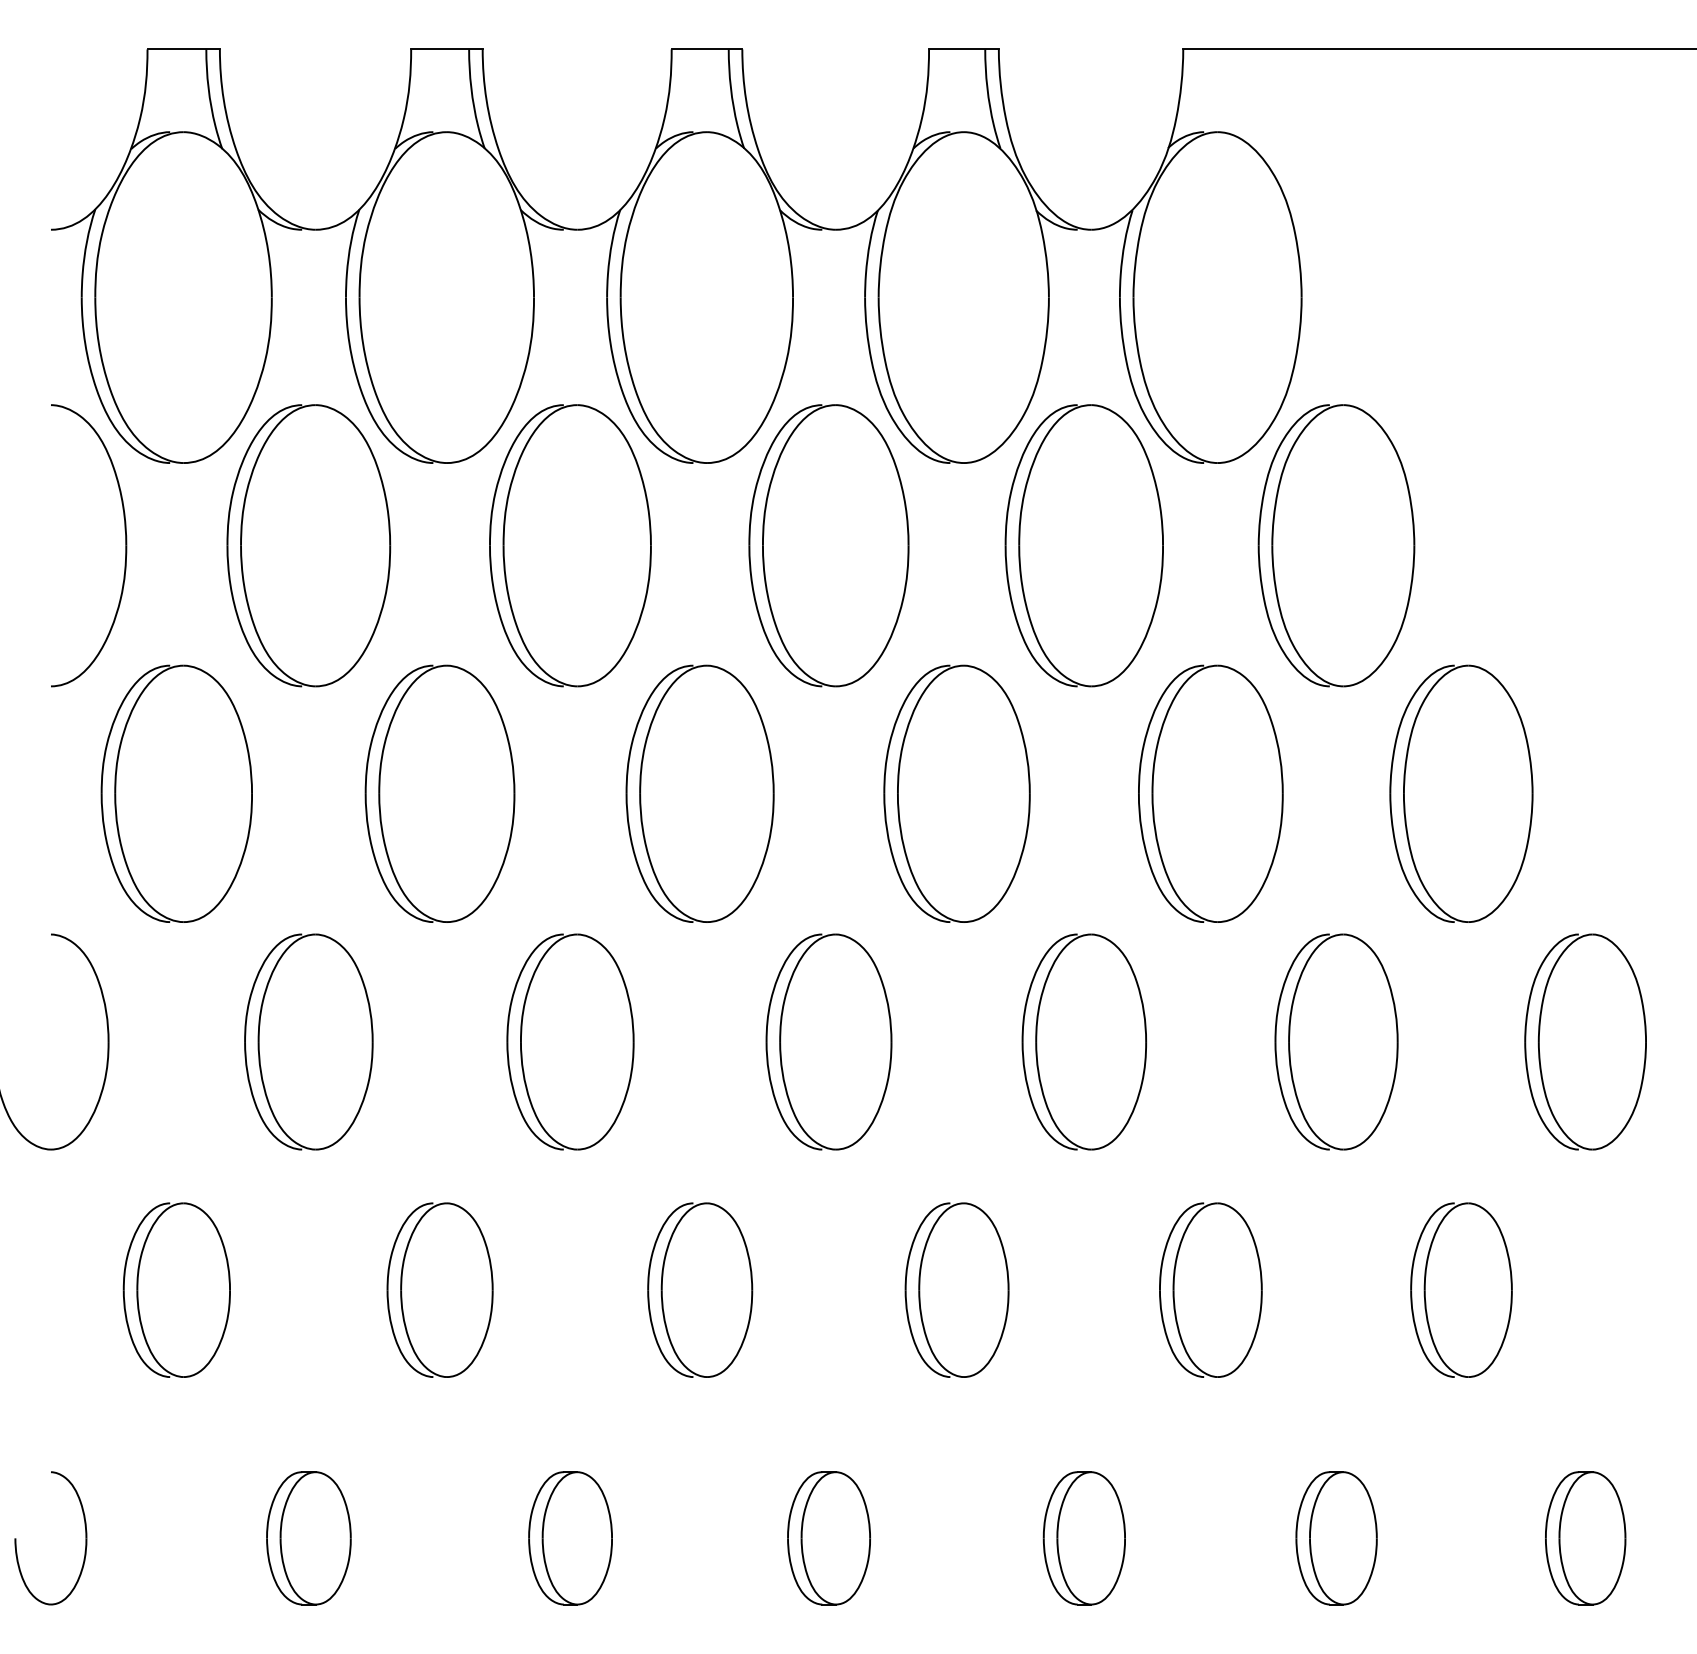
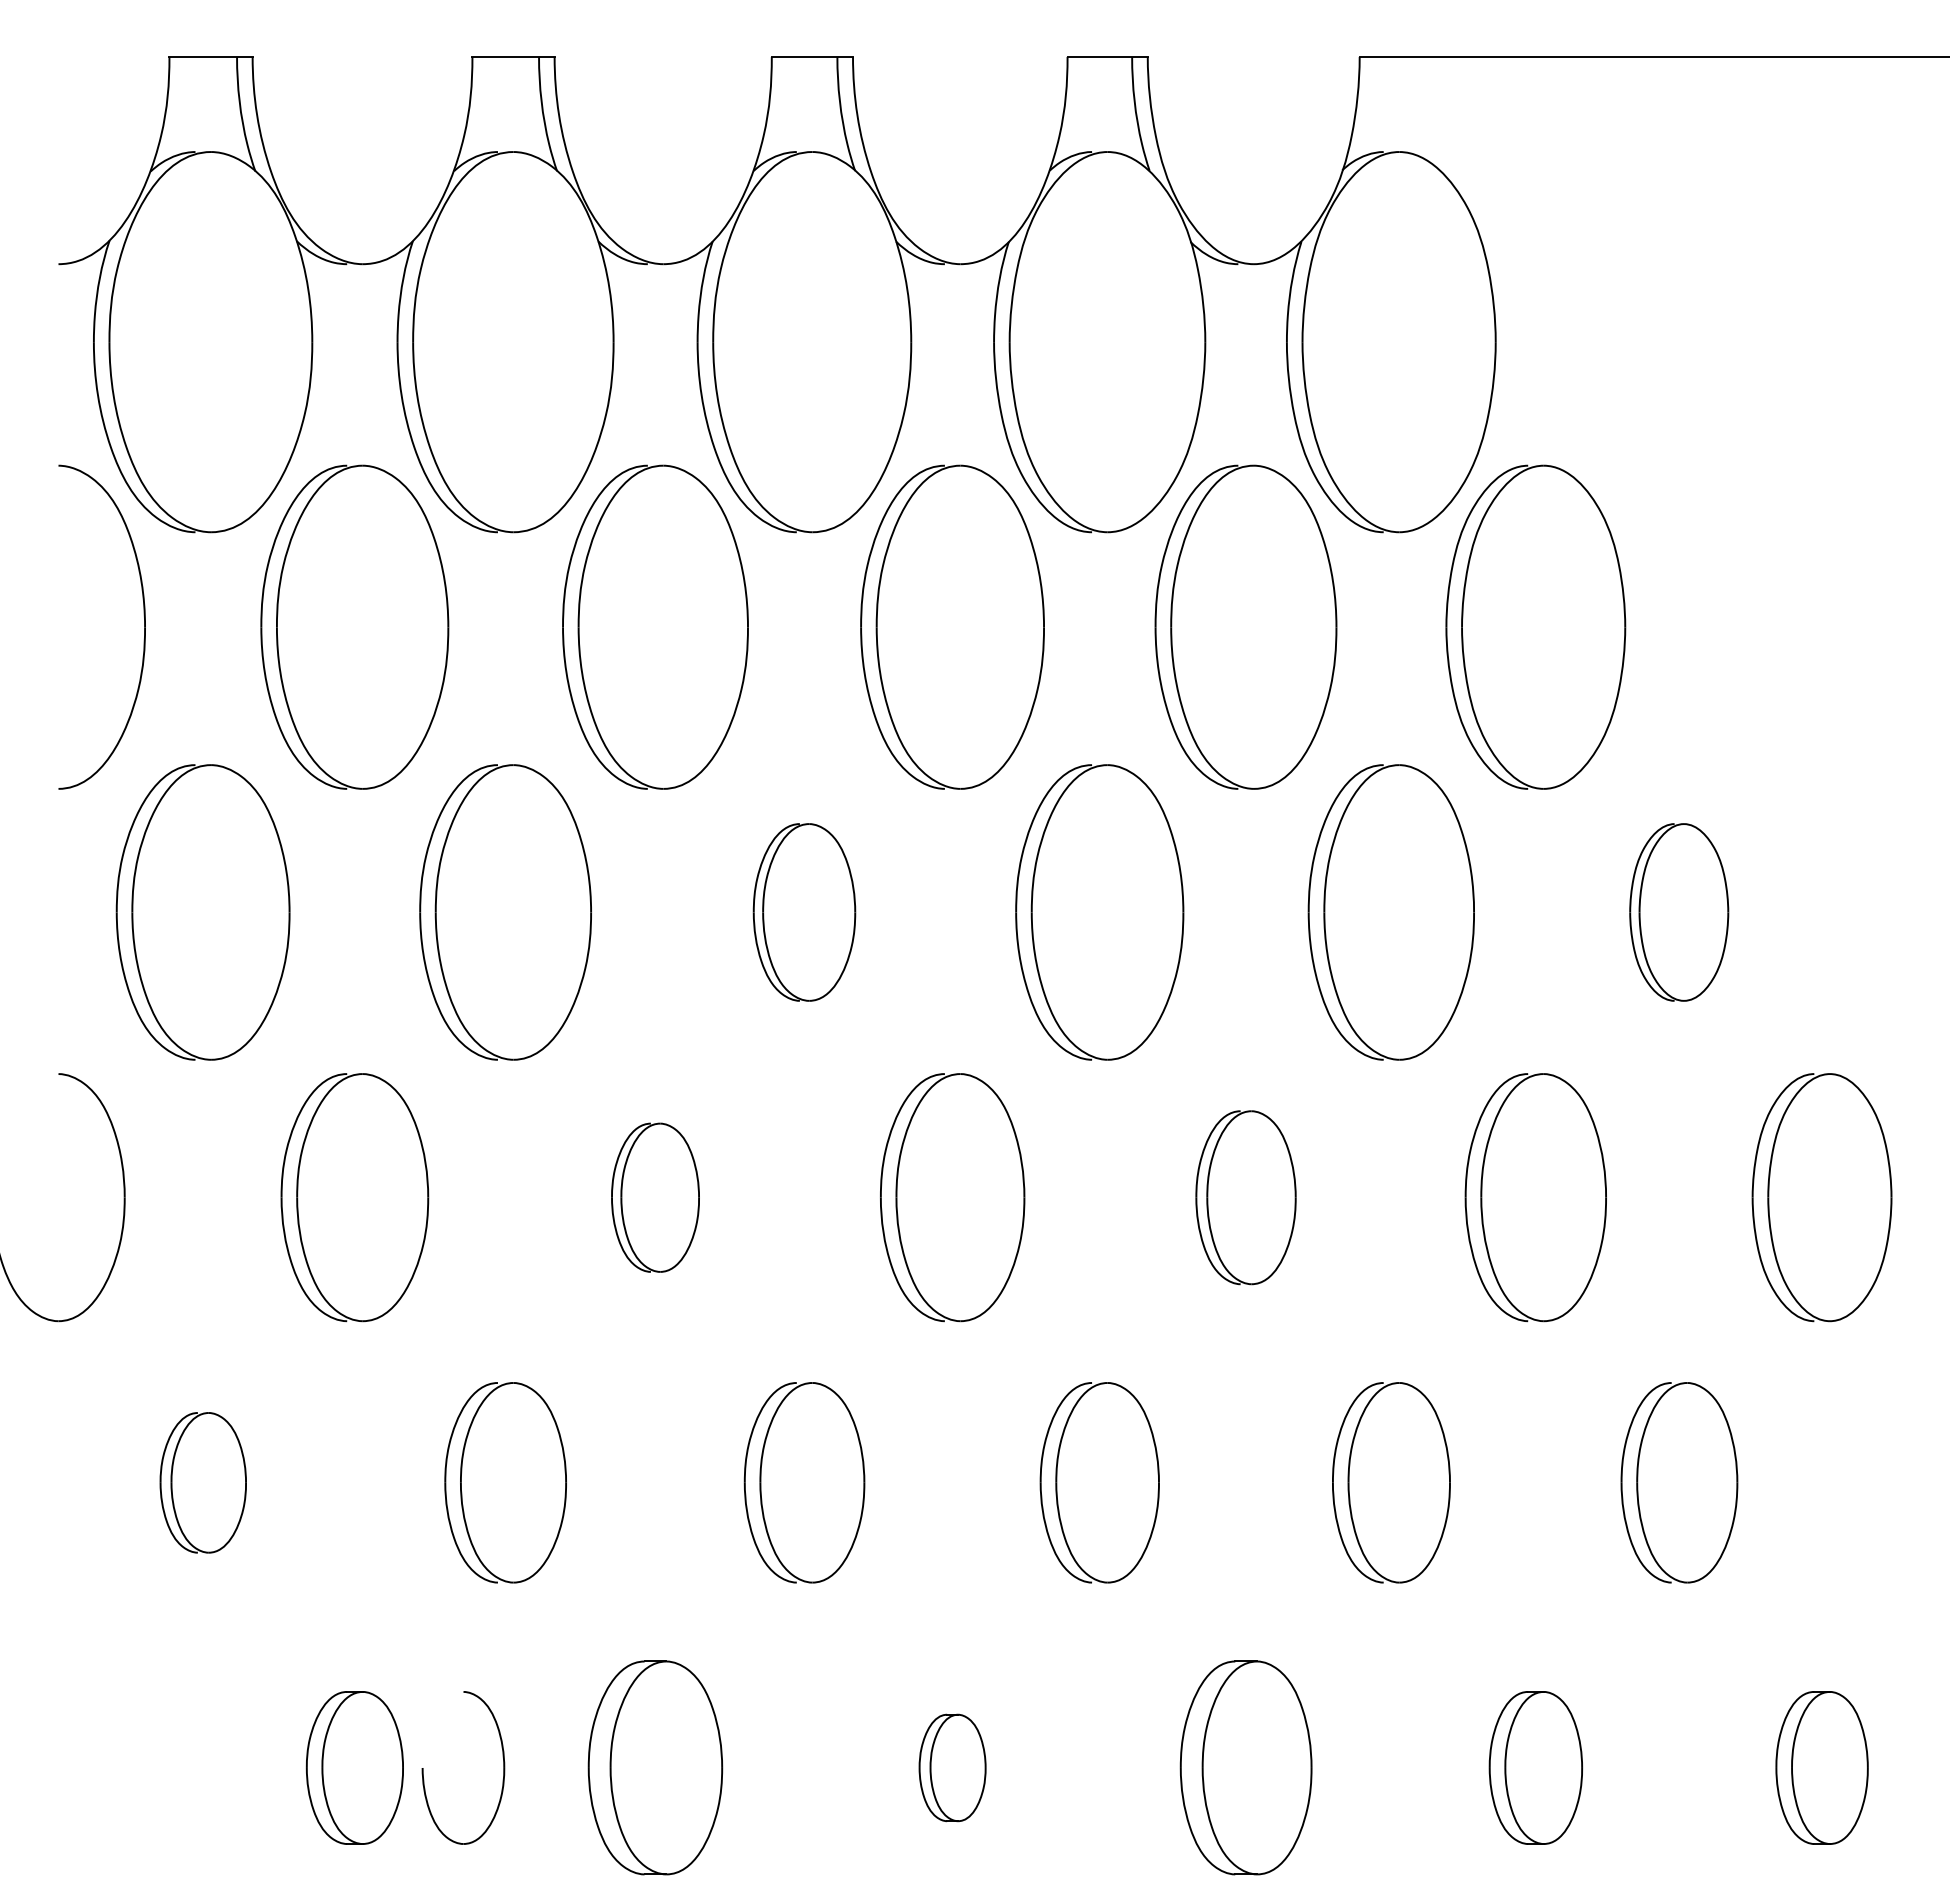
part: (700, 793) -> (804, 912), size x0.6
part: (1460, 793) -> (1678, 912), size x0.6
part: (570, 1041) -> (655, 1197), size x0.6
part: (1083, 1041) -> (1245, 1197), size x0.7
part: (177, 1289) -> (203, 1482), size x0.7
part: (85, 1537) -> (503, 1767), moved
part: (570, 1537) -> (655, 1767), size x1.4
part: (828, 1537) -> (952, 1767), size x0.7
part: (1083, 1537) -> (1245, 1767), size x1.4

